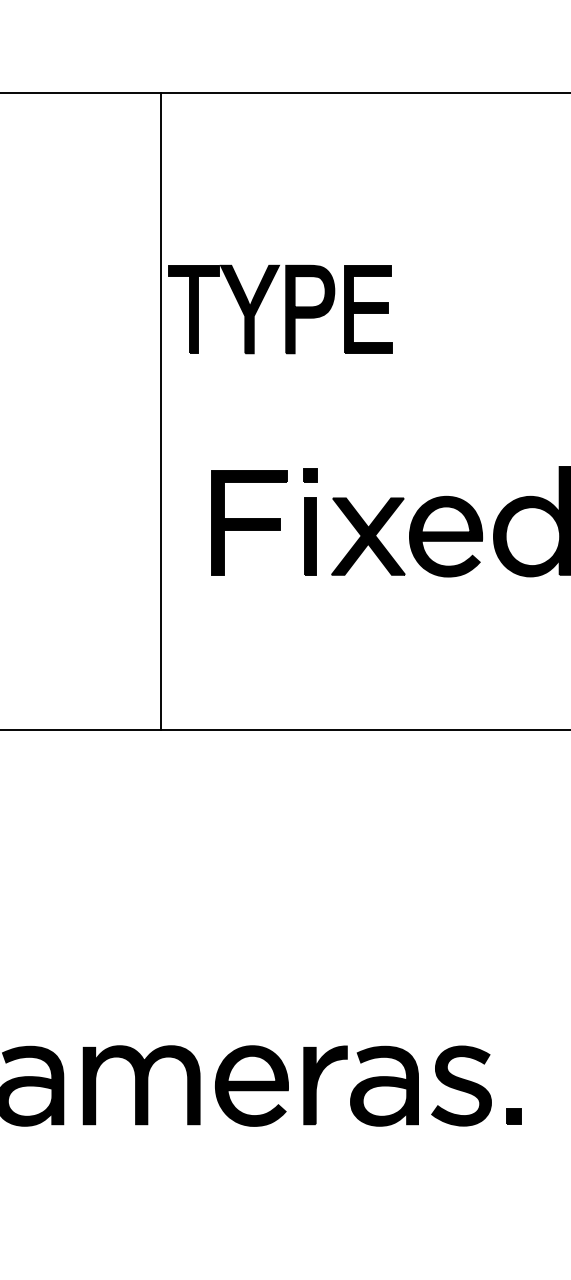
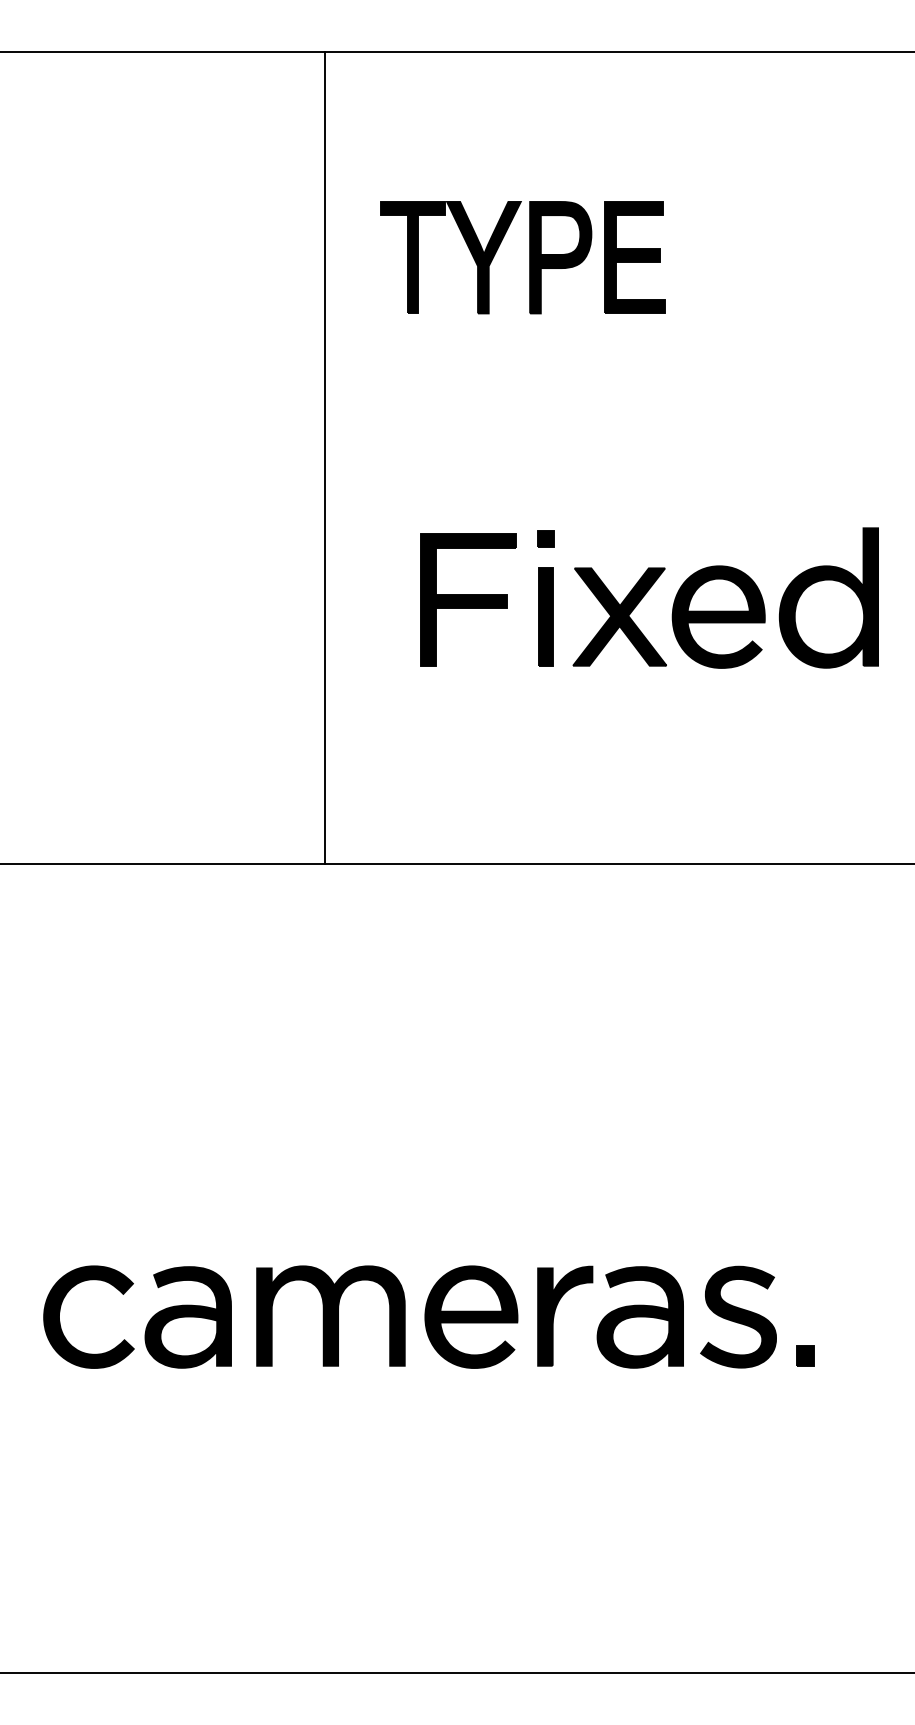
part: (285, 309) -> (529, 257), moved
line: (160, 411) -> (324, 457), moved

